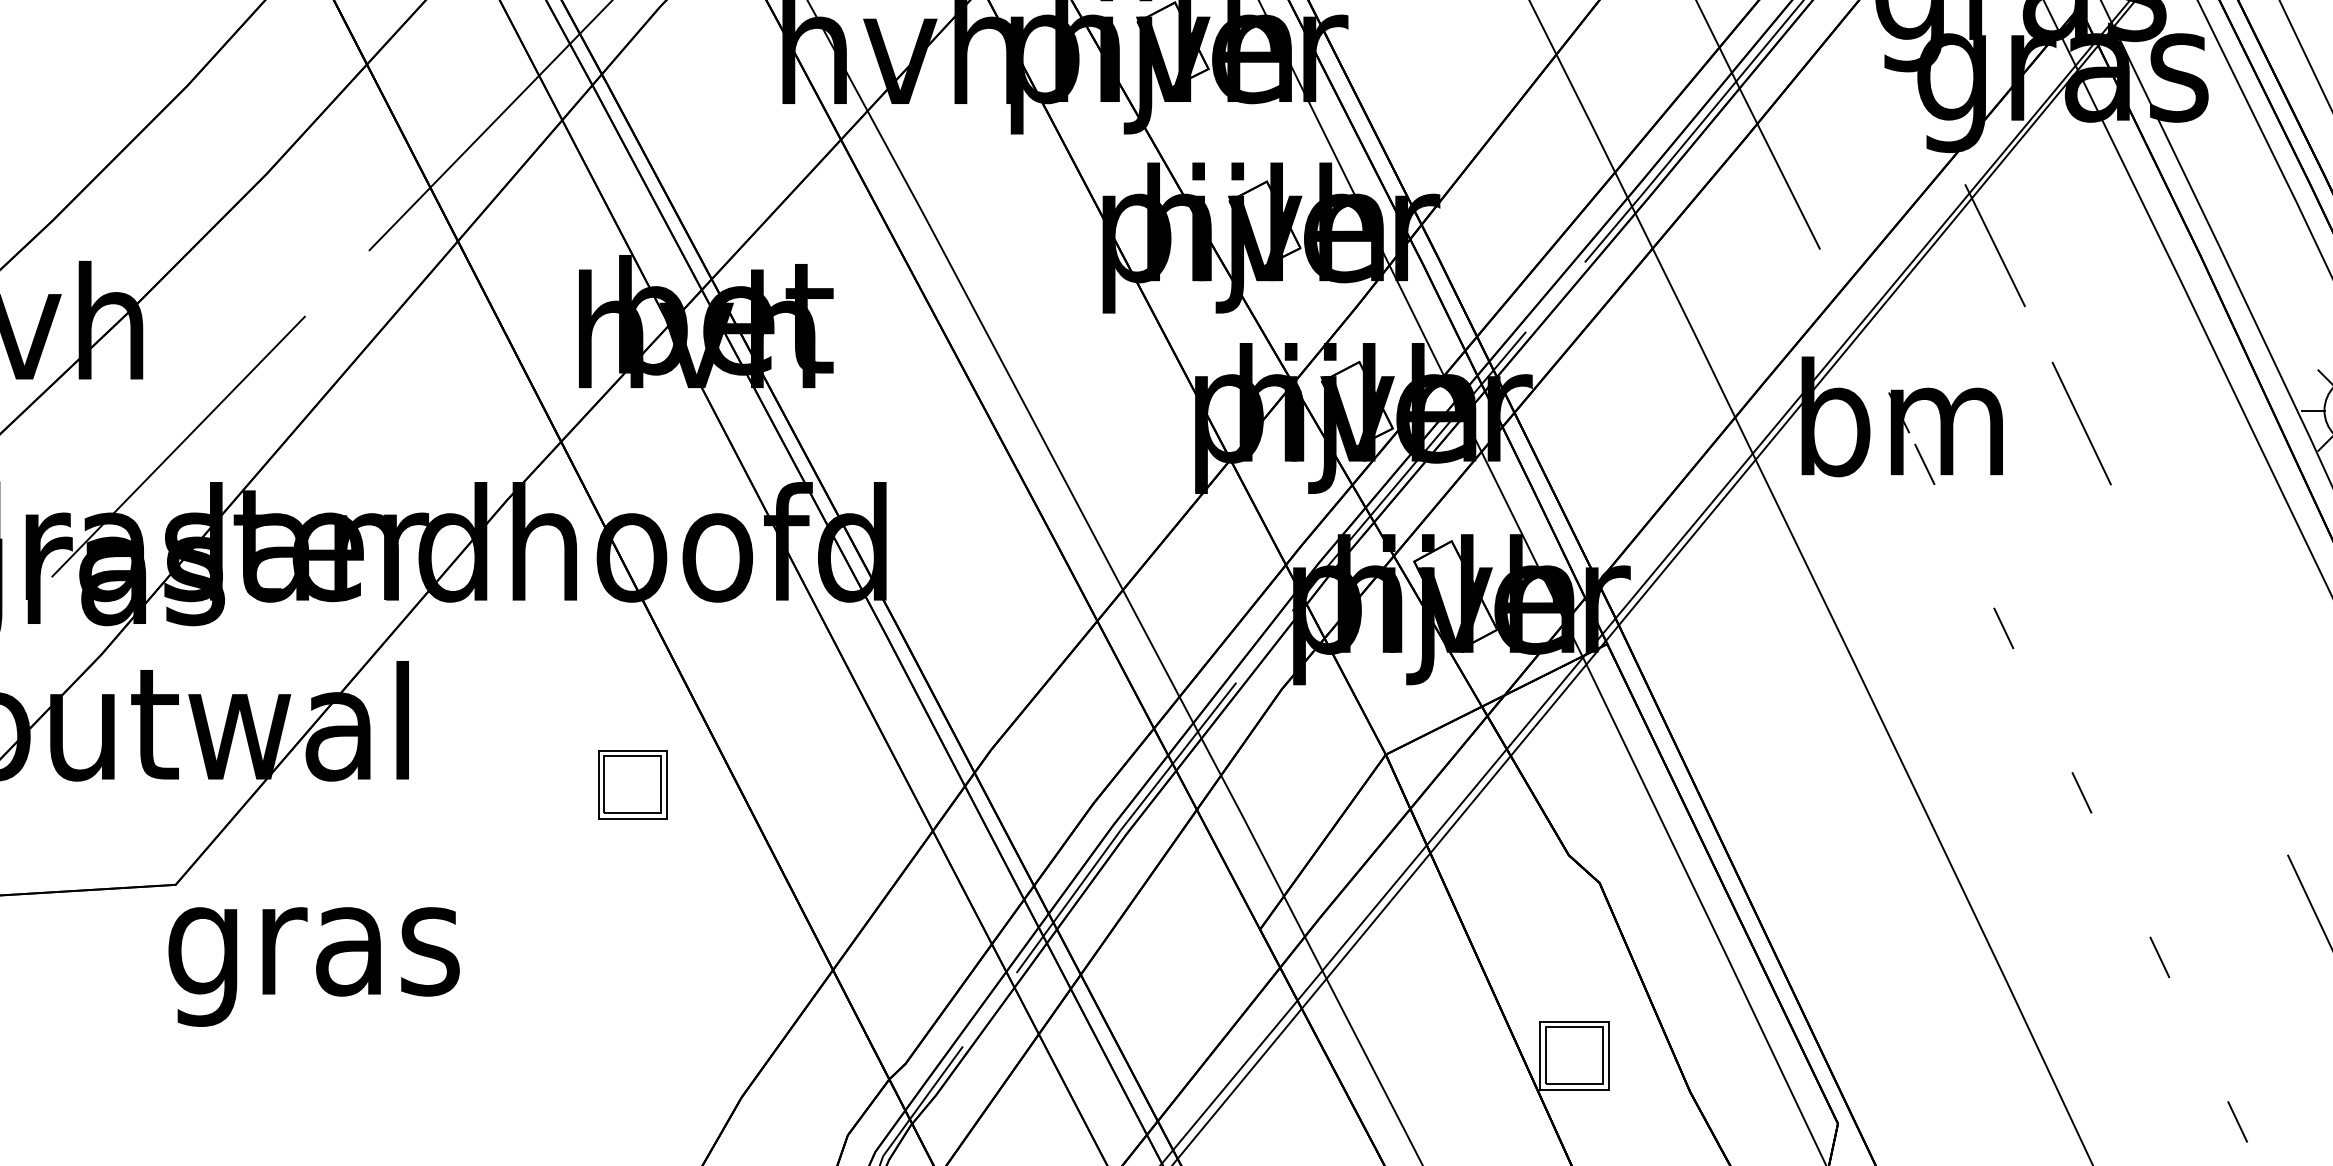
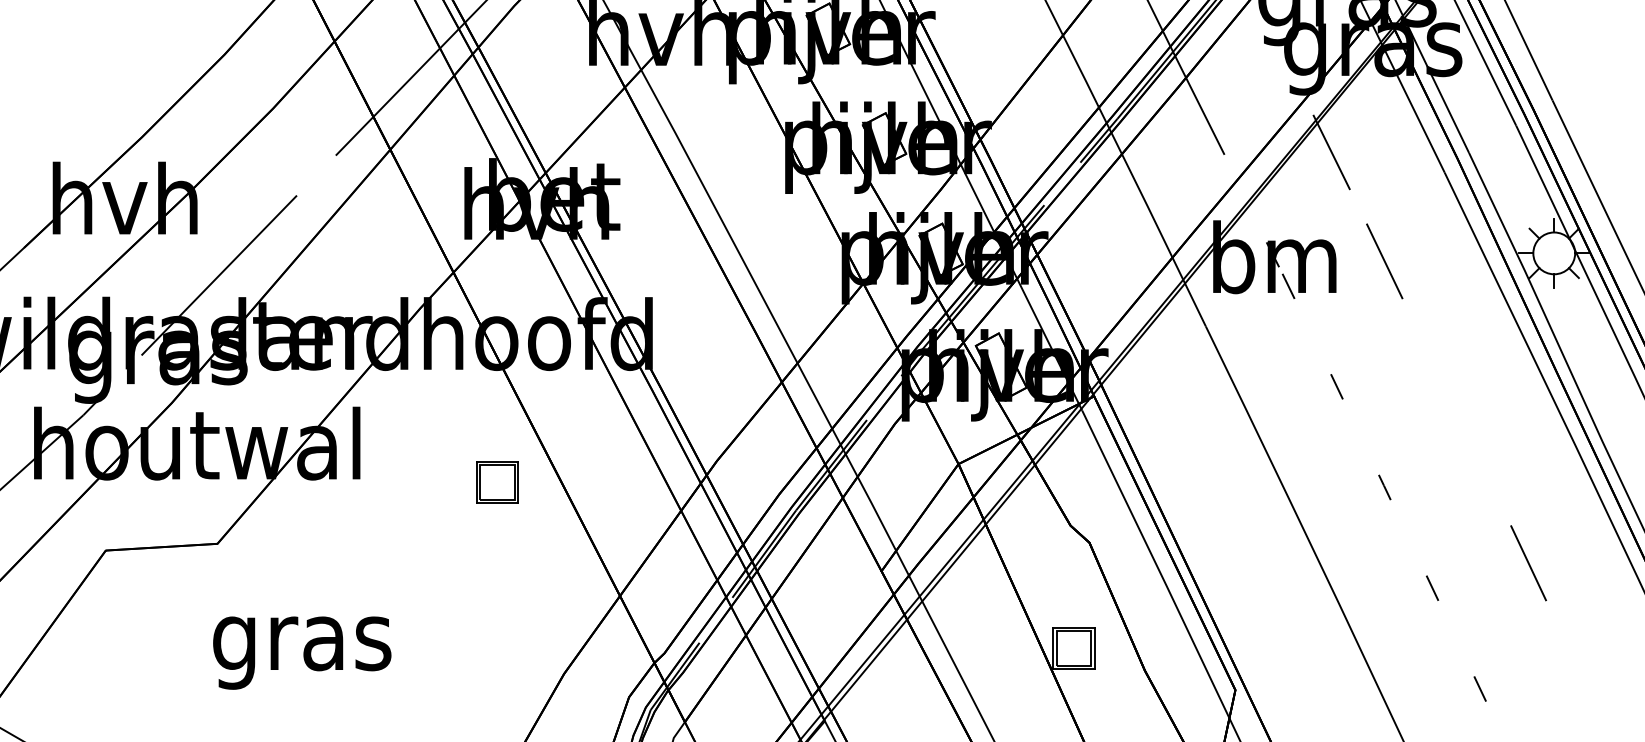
text: (314, 965) -> (302, 652), moved

